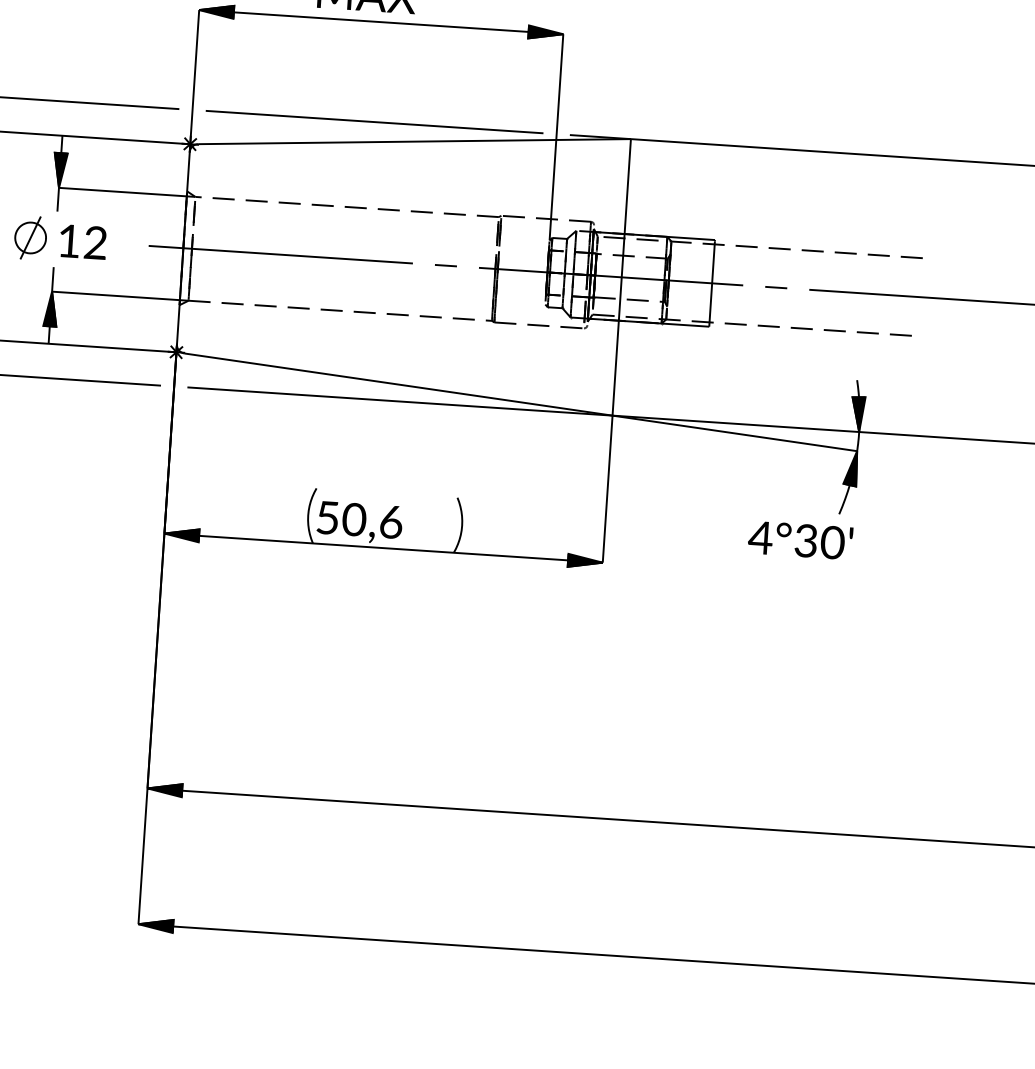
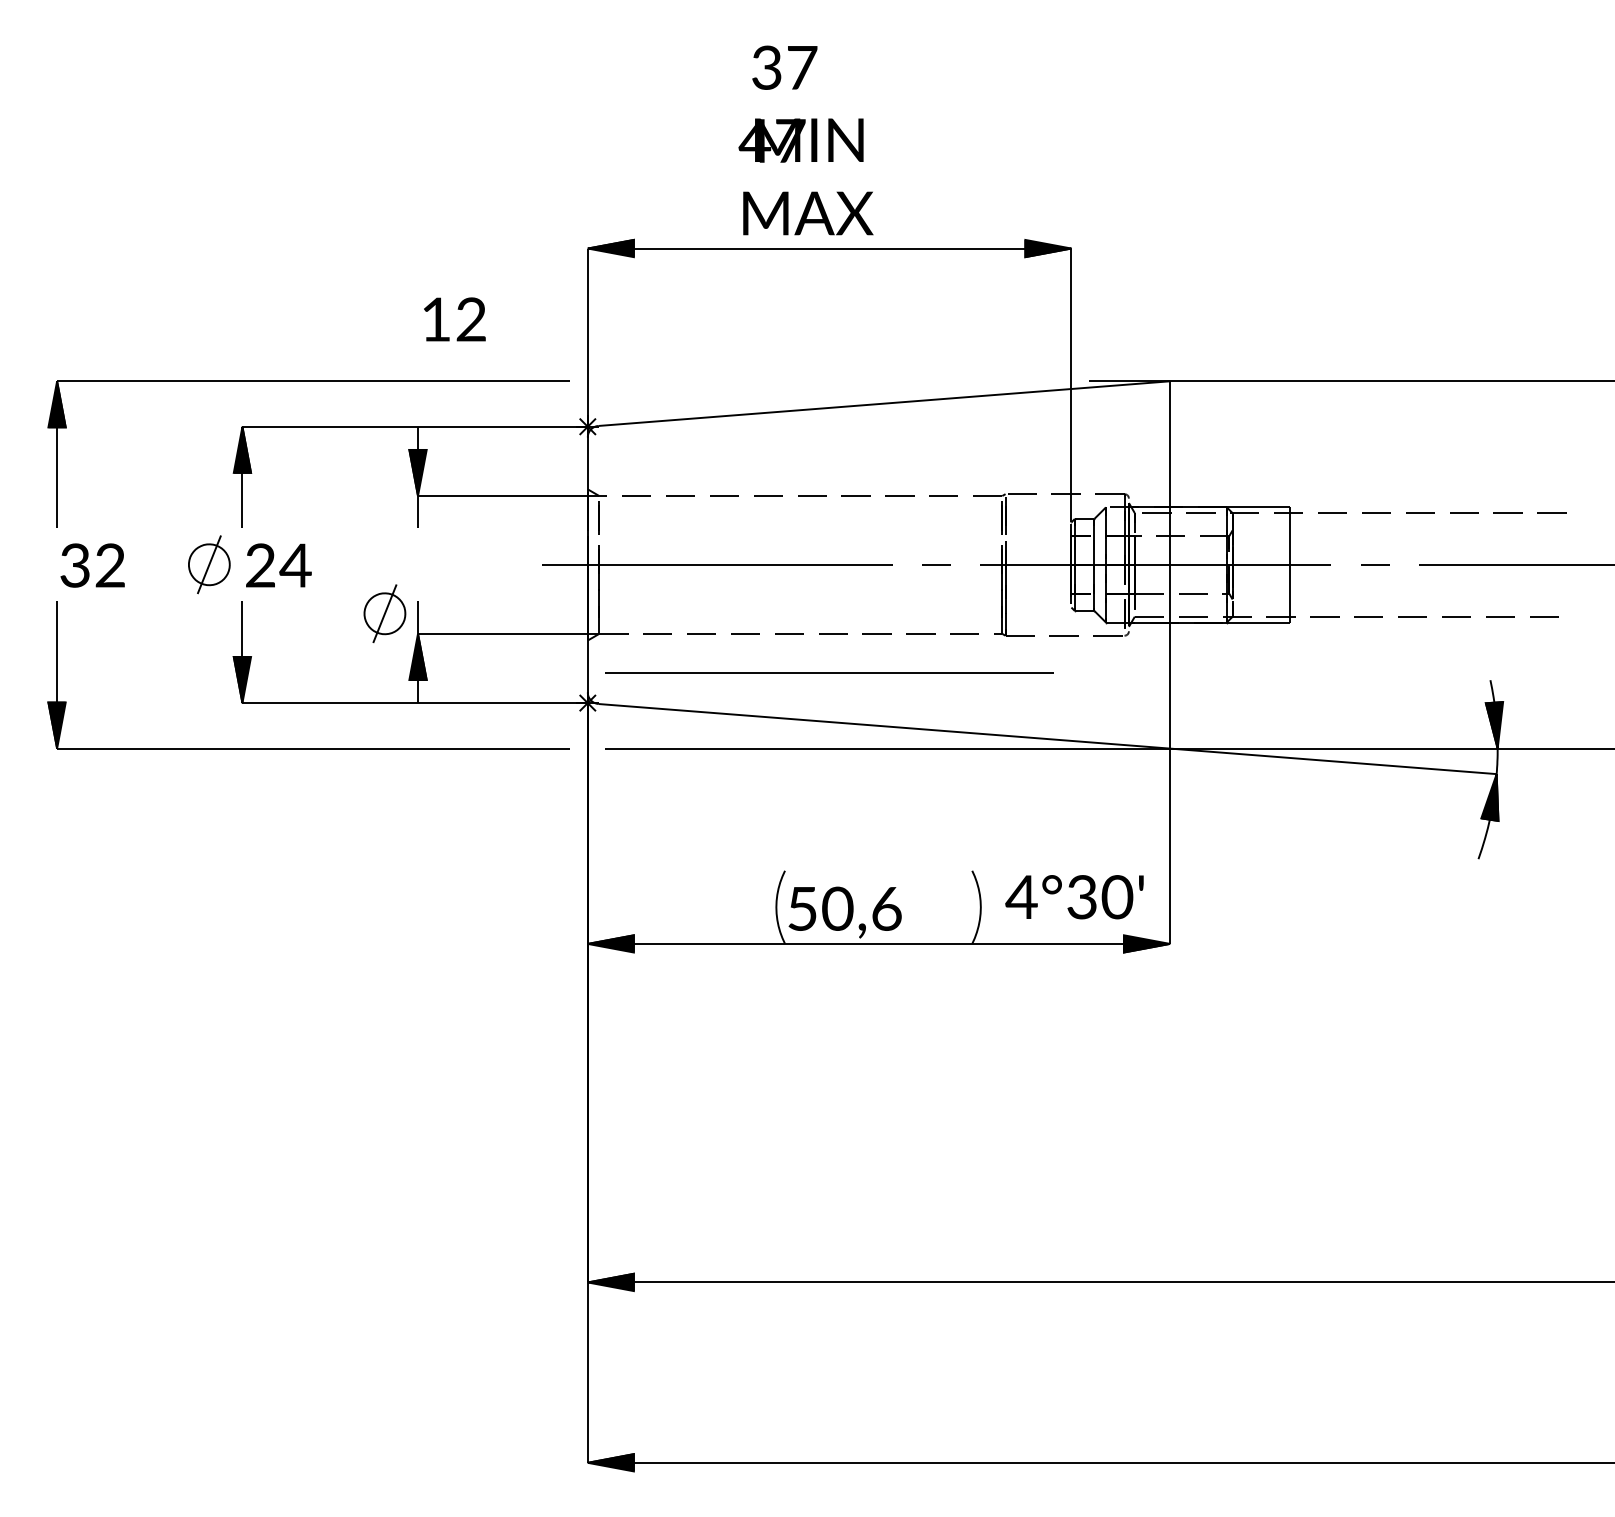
line: (374, 121) -> (829, 672), moved
part: (30, 237) -> (384, 613), moved
text: (82, 242) -> (454, 319), moved
text: (800, 540) -> (1074, 897), moved

